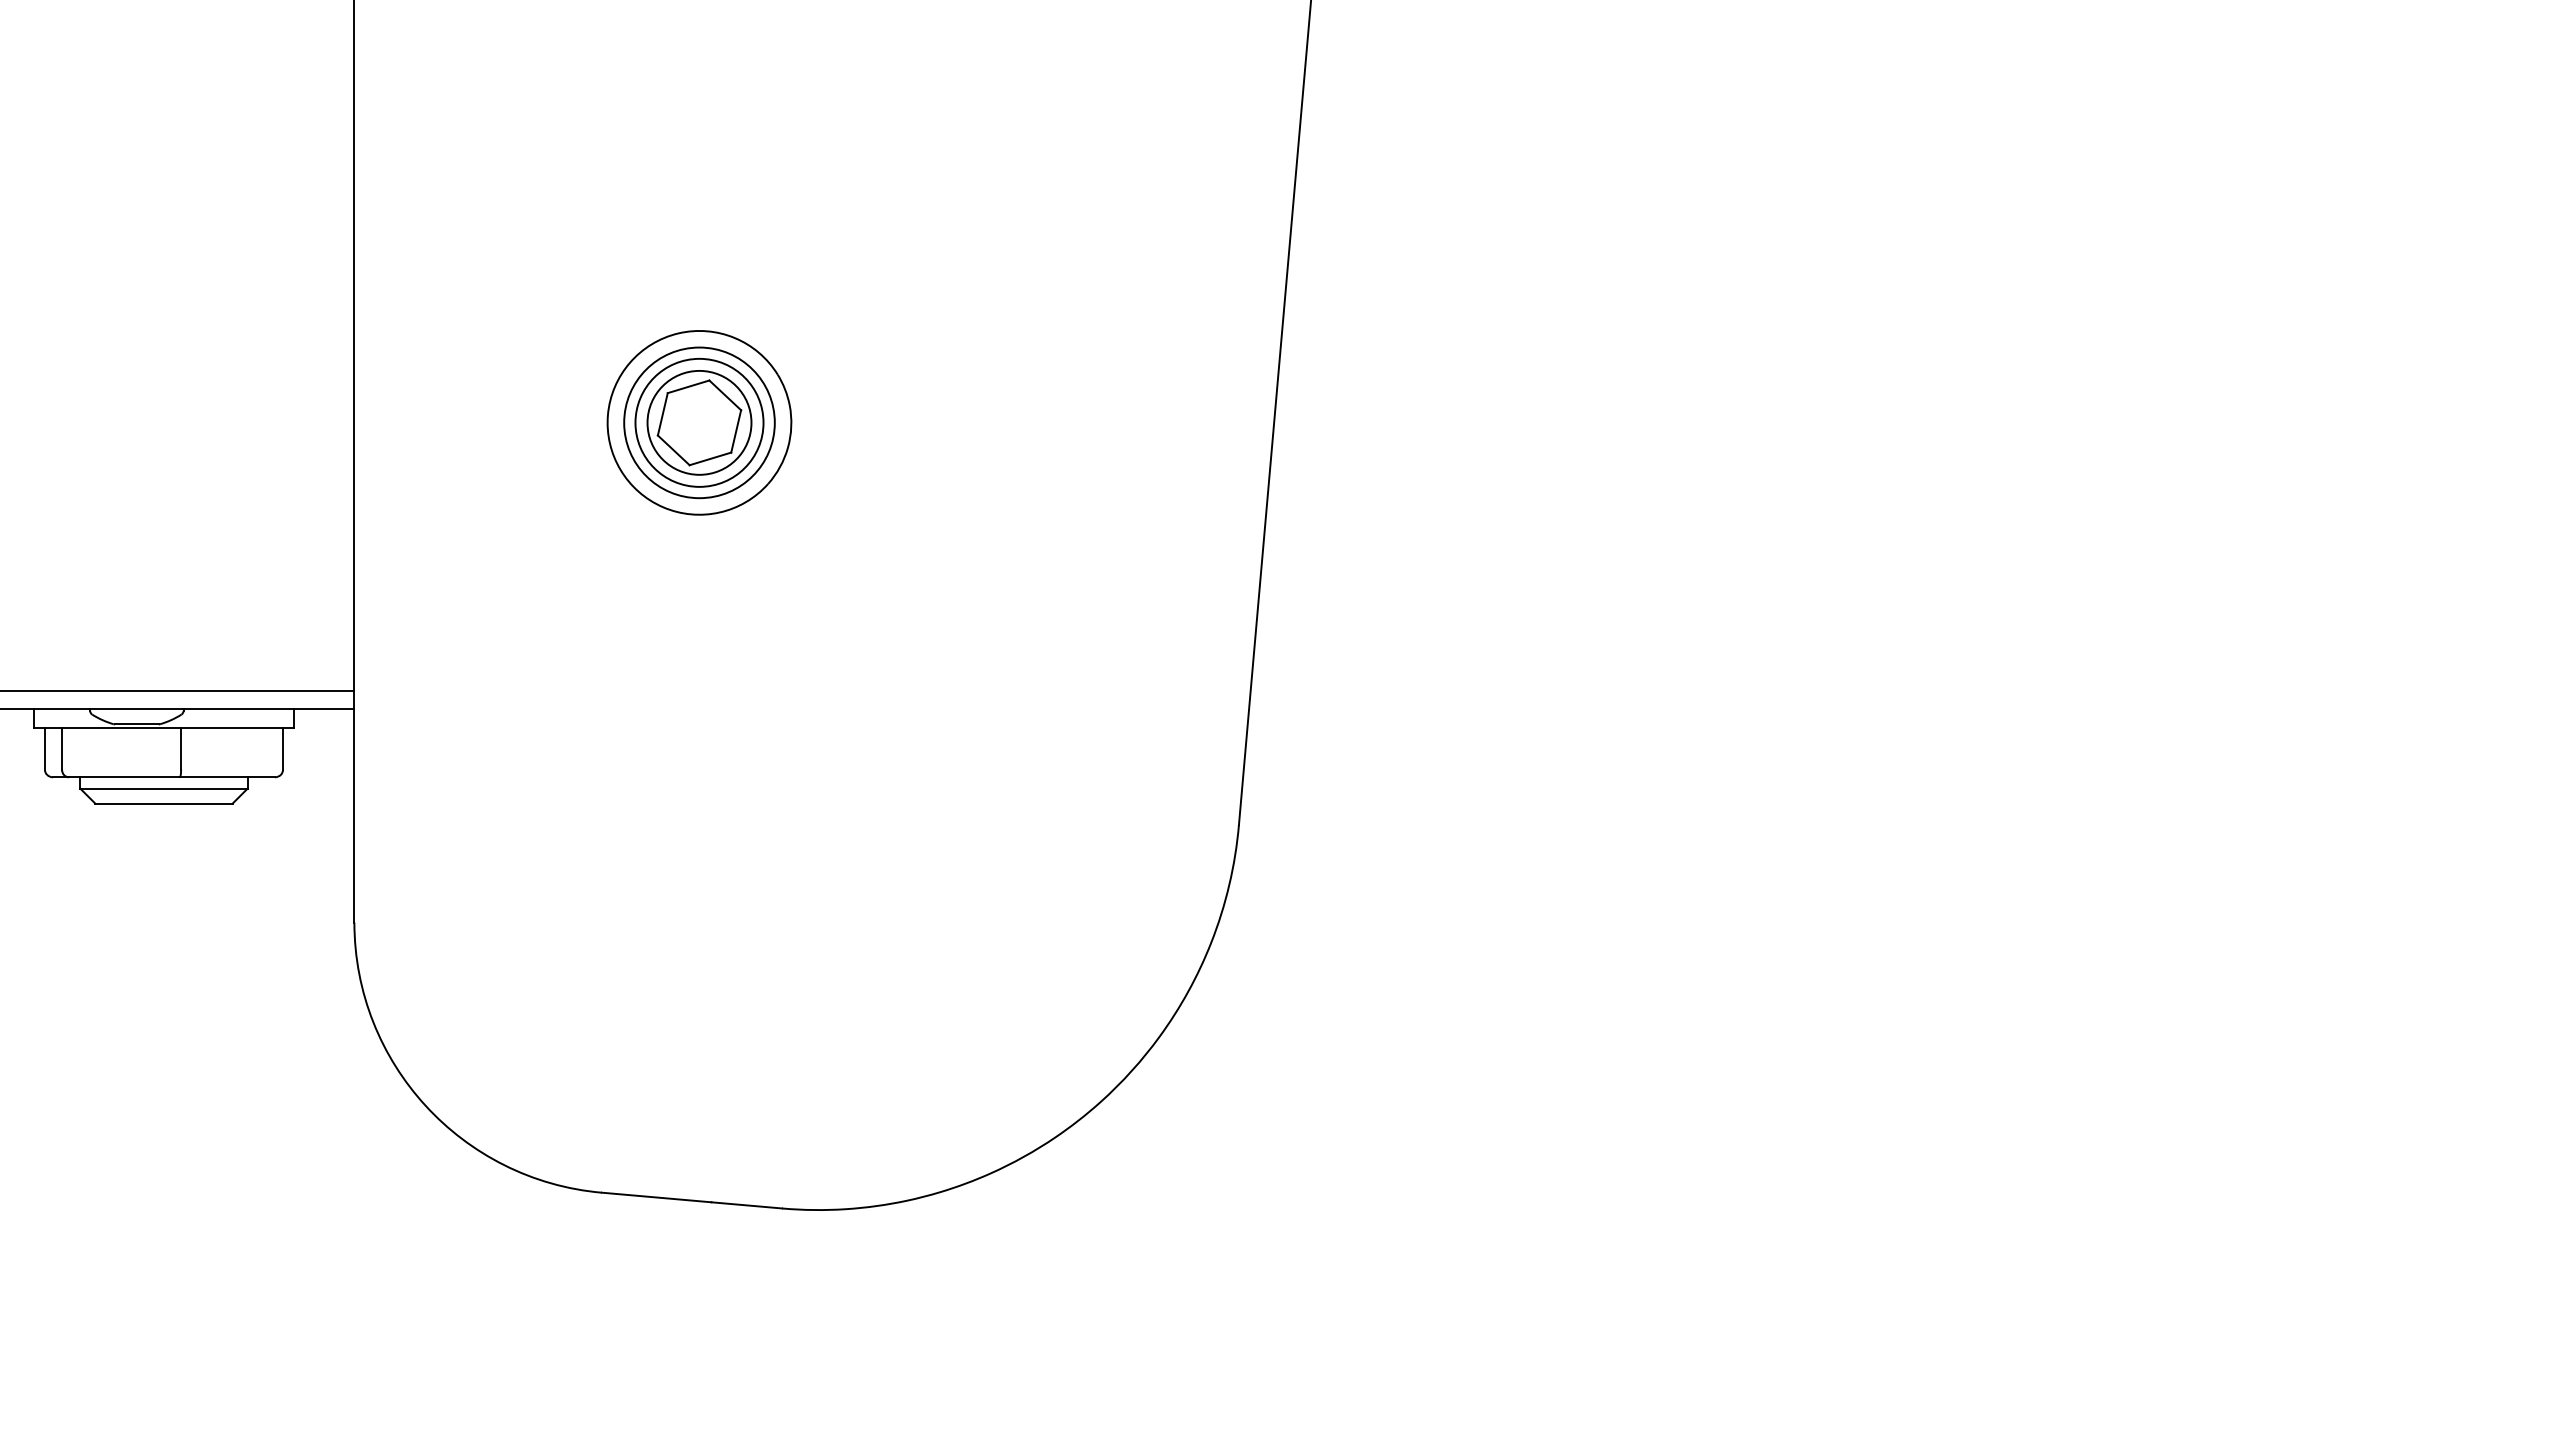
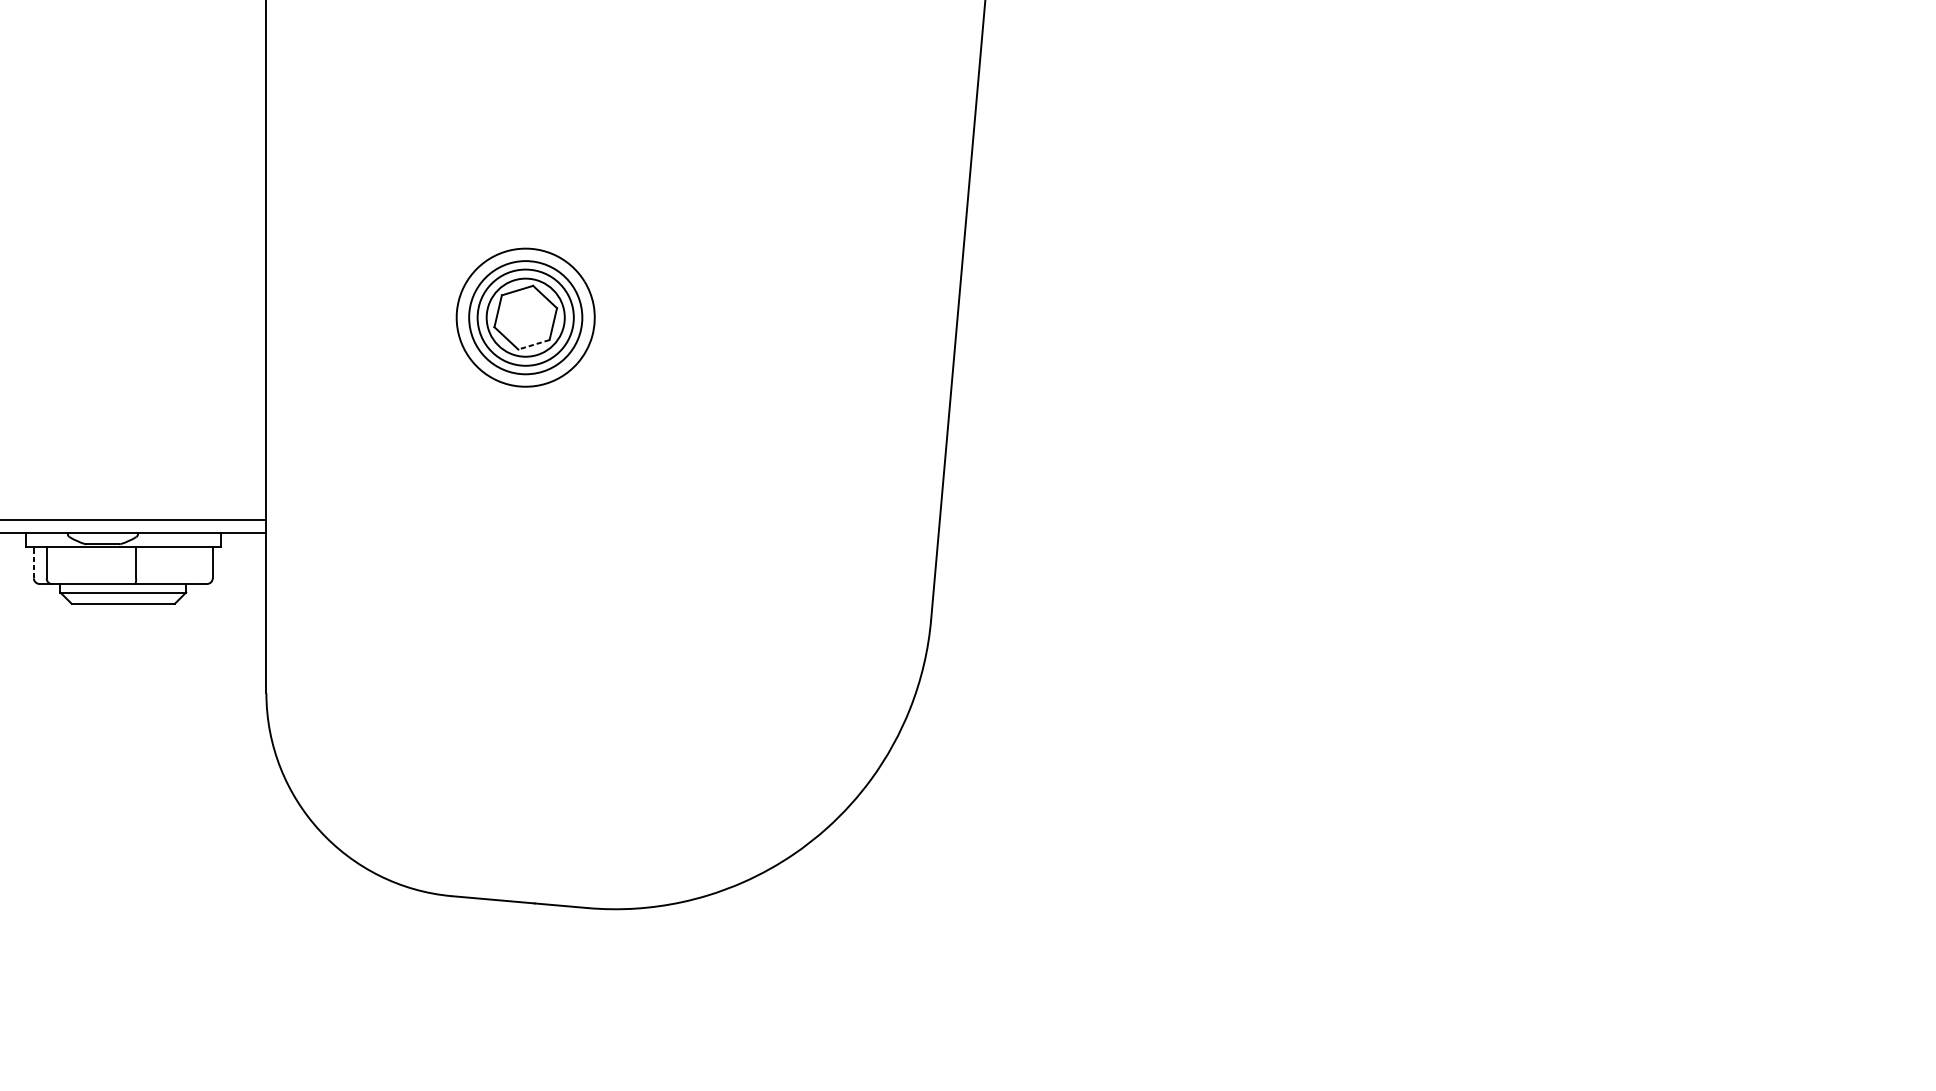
line: (710, 458) -> (534, 344), solid -> dashed
line: (44, 748) -> (33, 562), solid -> dashed

